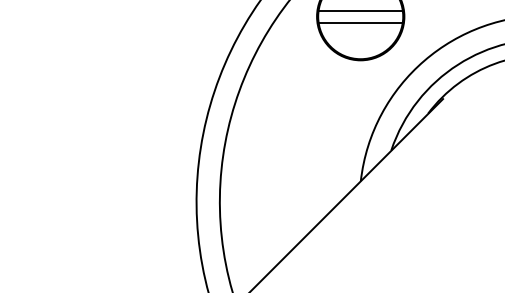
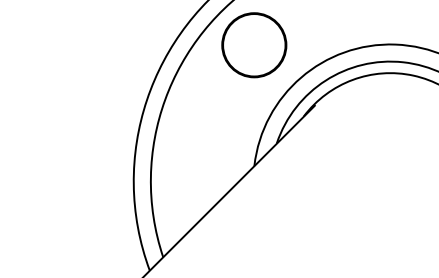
line: (360, 11) -> (254, 41), removed
line: (360, 22) -> (254, 49), removed

